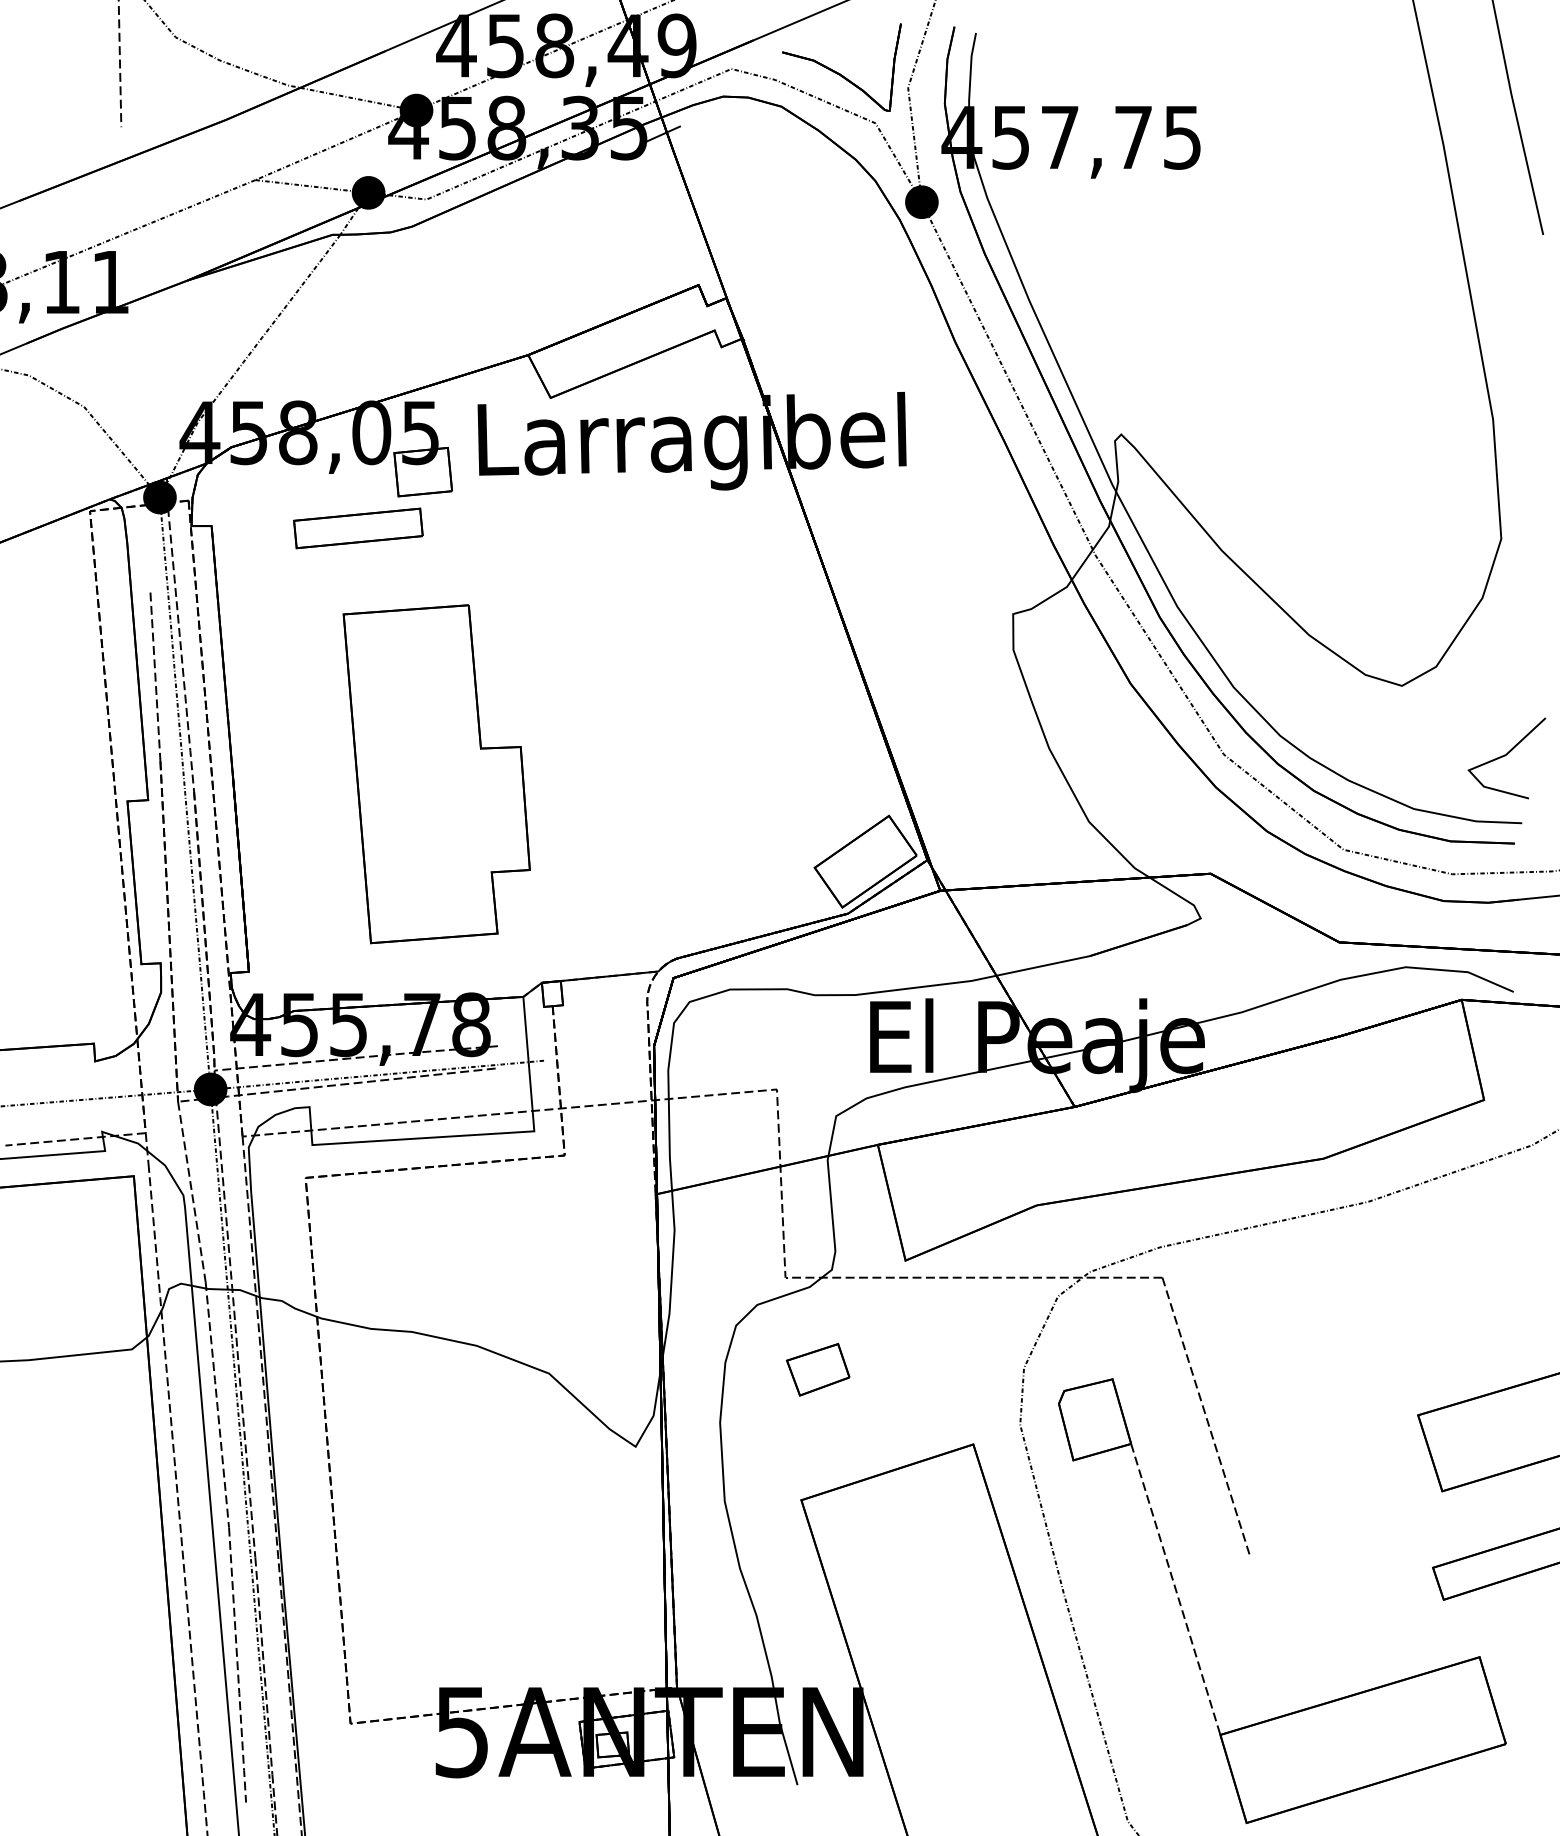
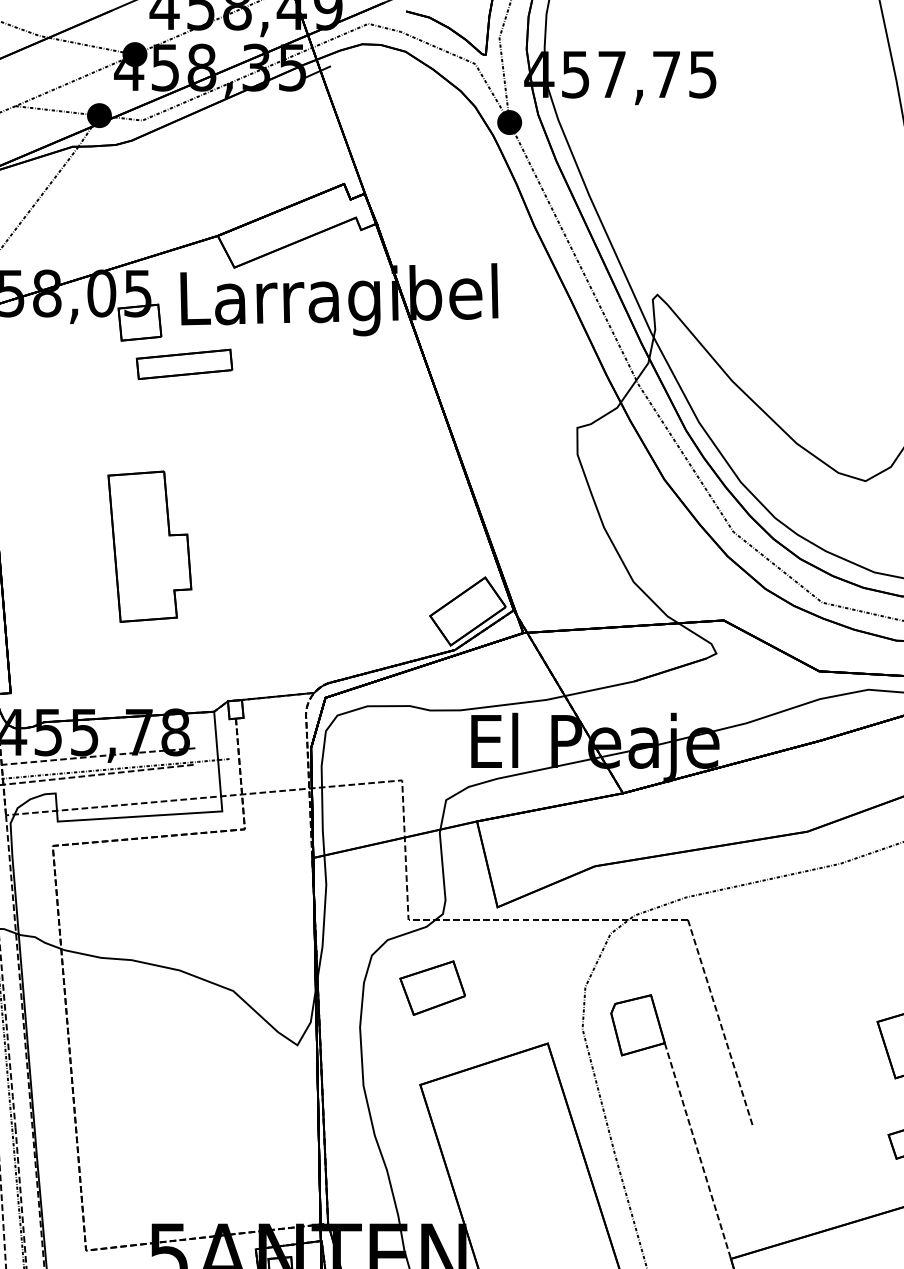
part: (358, 528) -> (184, 364), moved
part: (436, 774) -> (149, 546), size x0.6
part: (818, 1369) -> (433, 987), size x1.4

